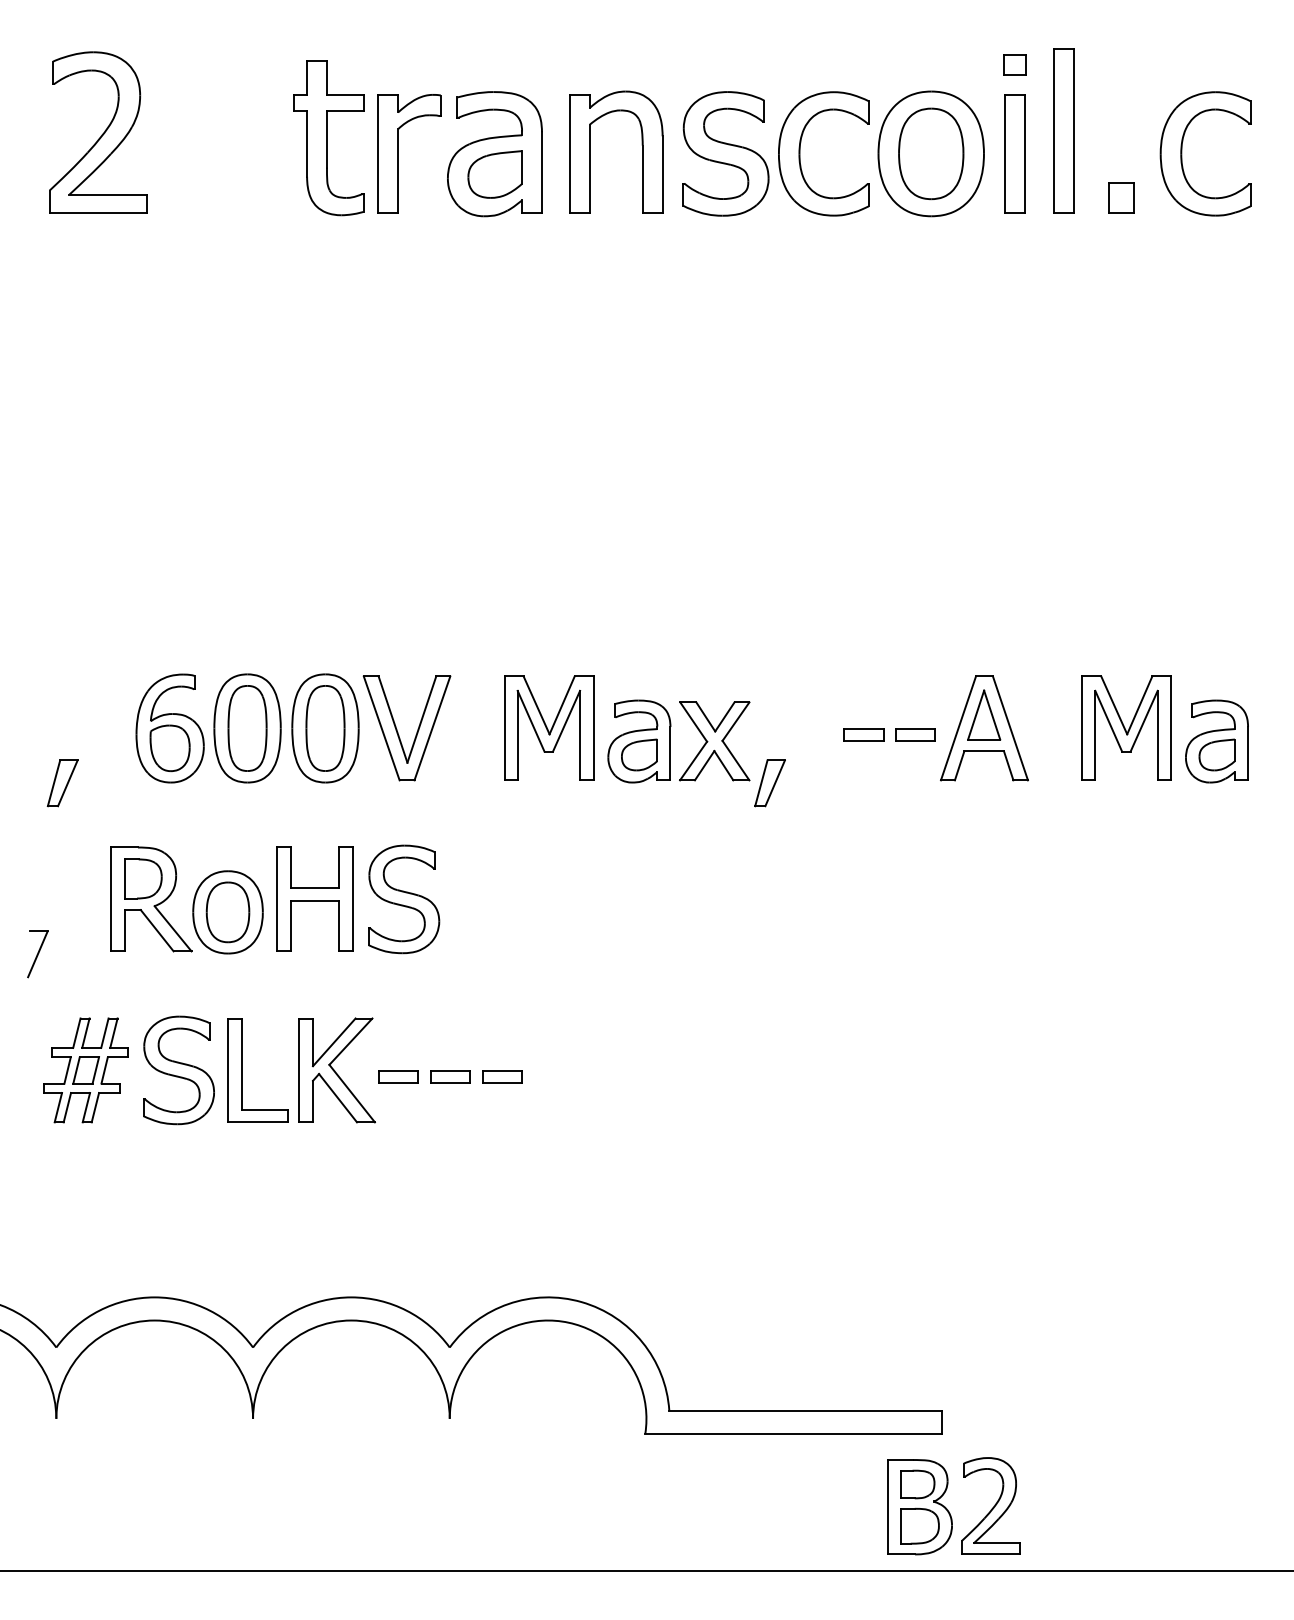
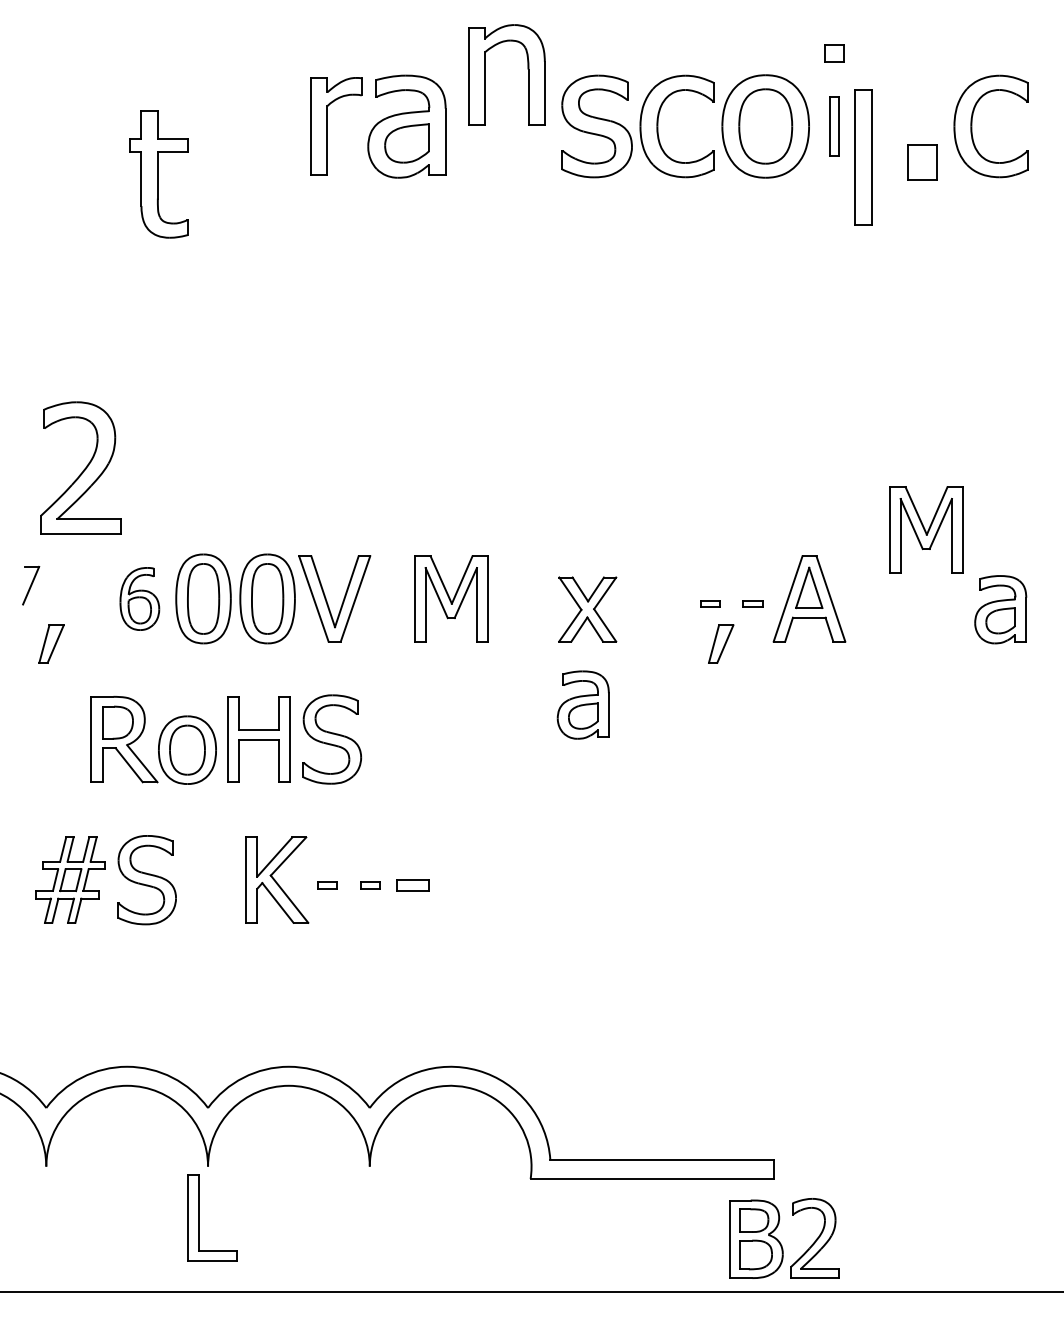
part: (1063, 130) -> (862, 157), moved
part: (98, 132) -> (80, 468), moved
part: (328, 138) -> (159, 174), moved
part: (641, 145) -> (527, 69), moved
part: (1014, 153) -> (834, 126), size x0.6
part: (1121, 197) -> (922, 162), size x1.4
part: (1126, 727) -> (926, 529), moved
part: (169, 728) -> (139, 598), size x0.7
part: (863, 734) -> (710, 603), size x0.6
part: (915, 734) -> (752, 603), size x0.6
part: (639, 741) -> (583, 705), moved
part: (769, 783) -> (720, 644), moved
part: (37, 954) -> (30, 585), moved
part: (242, 1070) -> (199, 1218), moved
part: (398, 1076) -> (327, 885), size x0.6
part: (450, 1076) -> (370, 885), size x0.6

